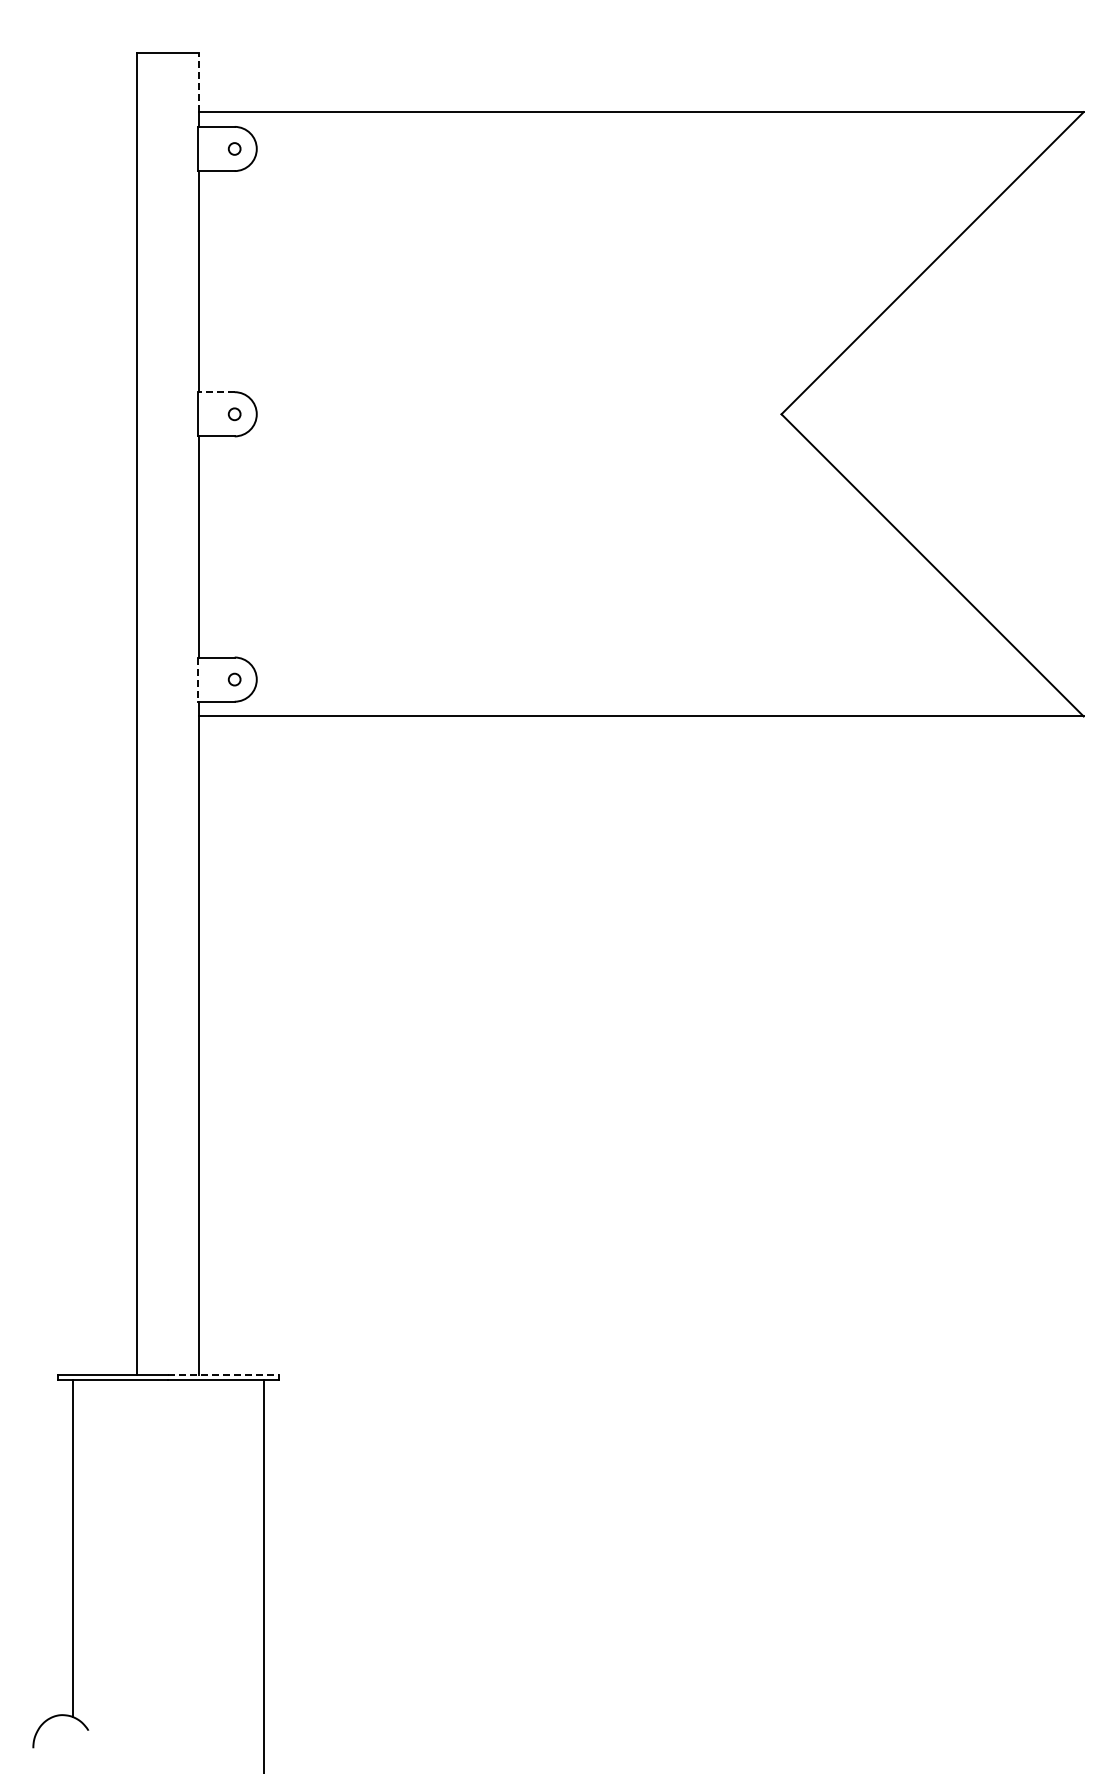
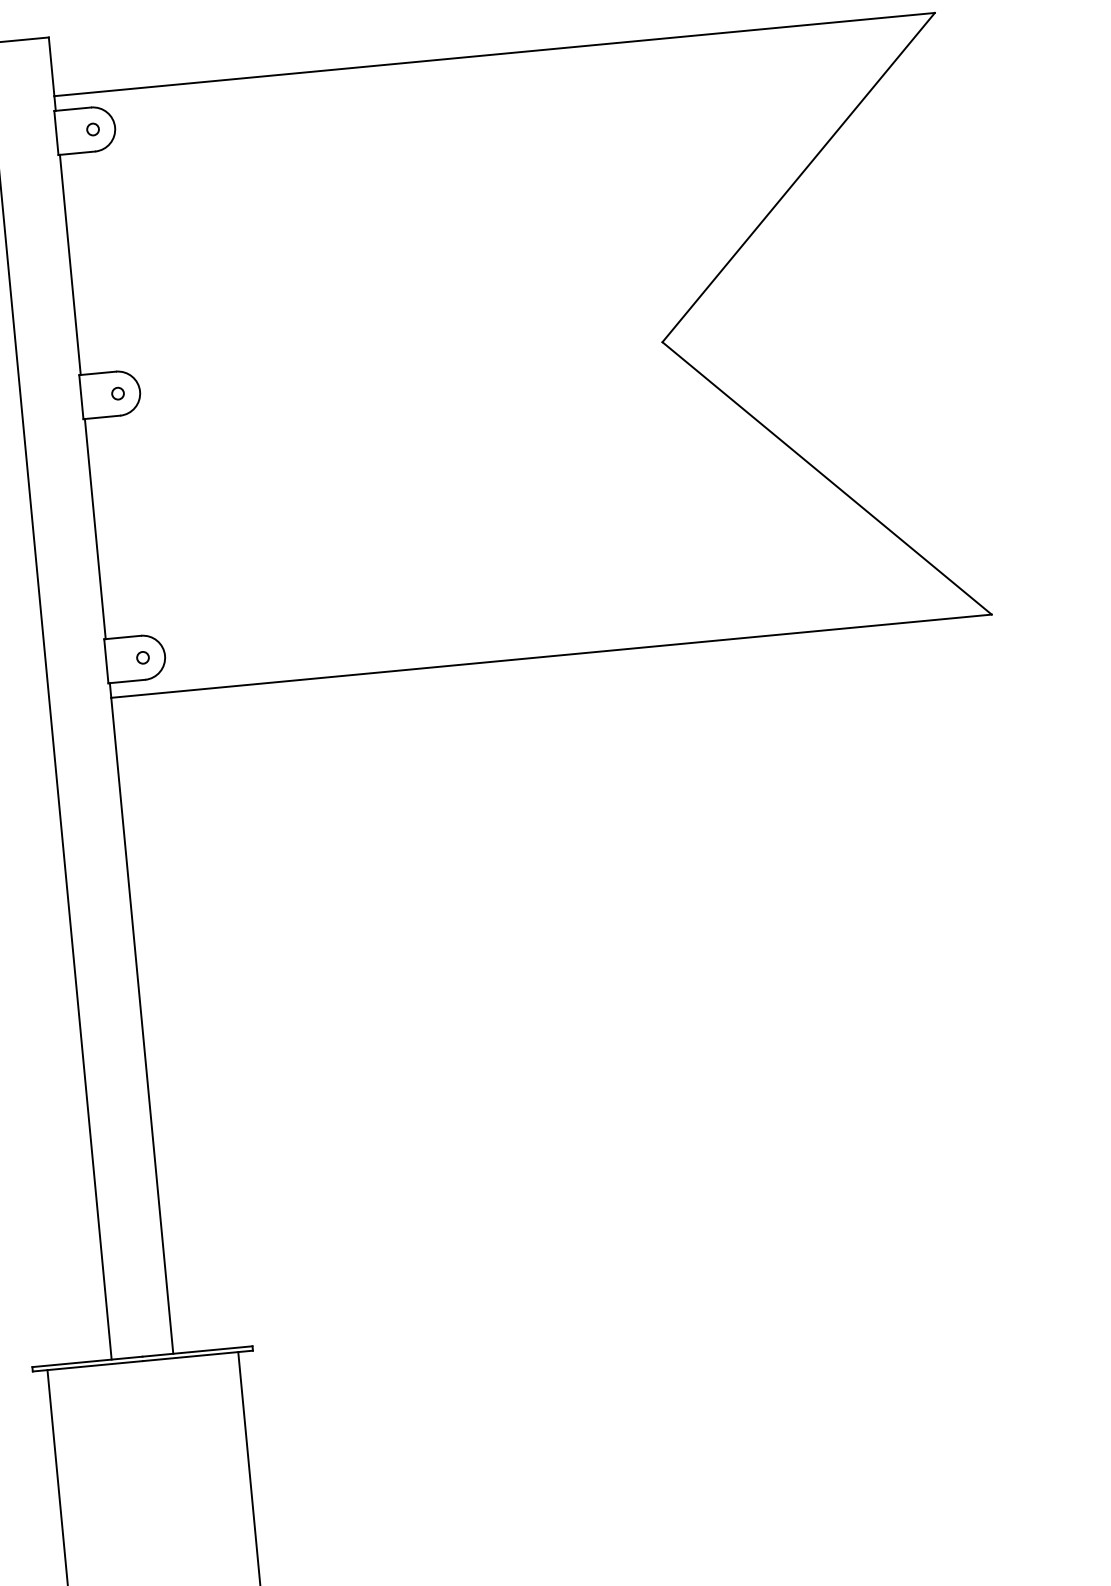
line: (199, 82) -> (51, 66), dashed -> solid
line: (215, 392) -> (96, 373), dashed -> solid
line: (197, 680) -> (106, 662), dashed -> solid
line: (224, 1375) -> (198, 1351), dashed -> solid

